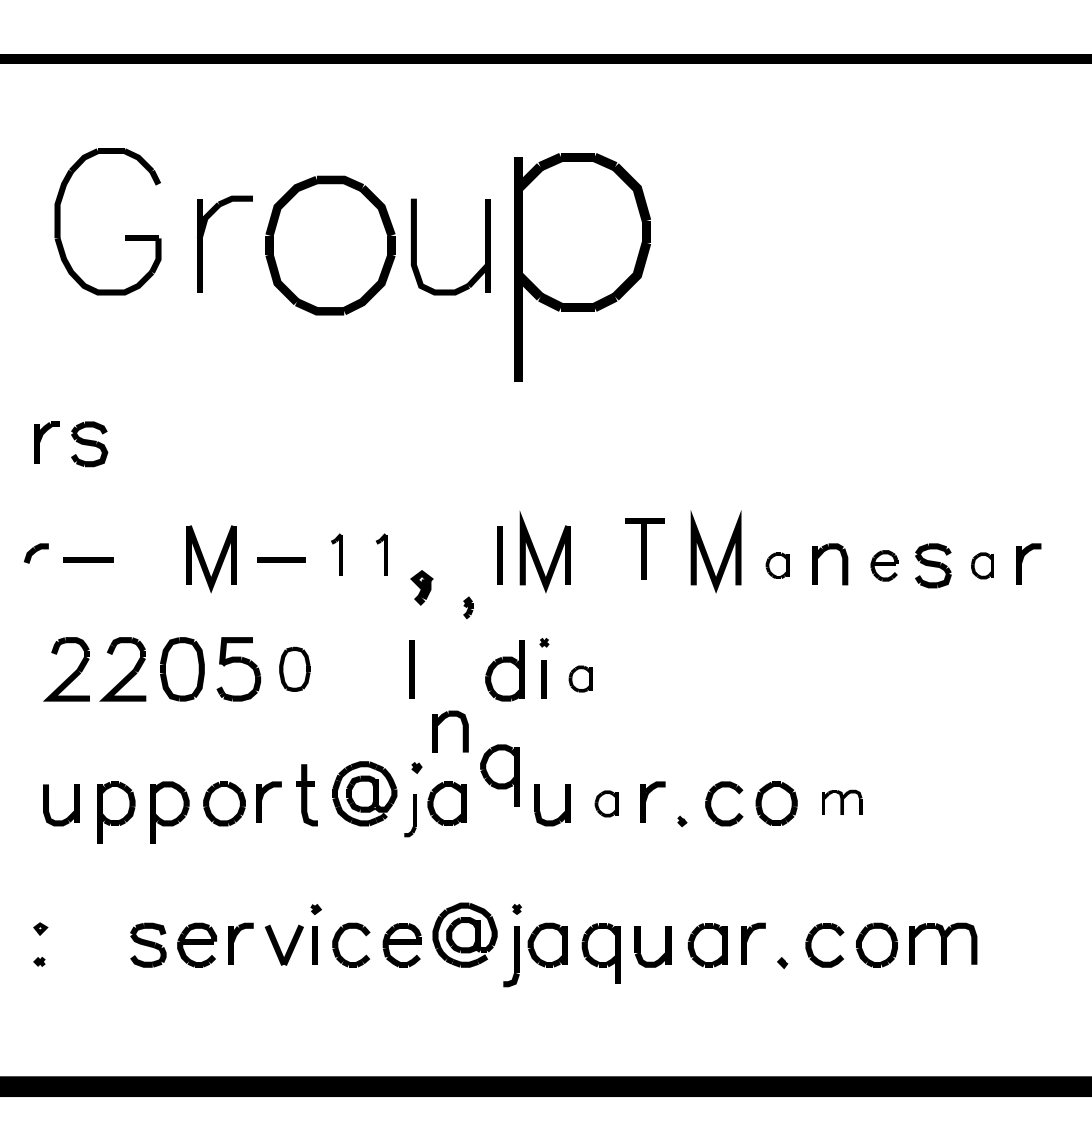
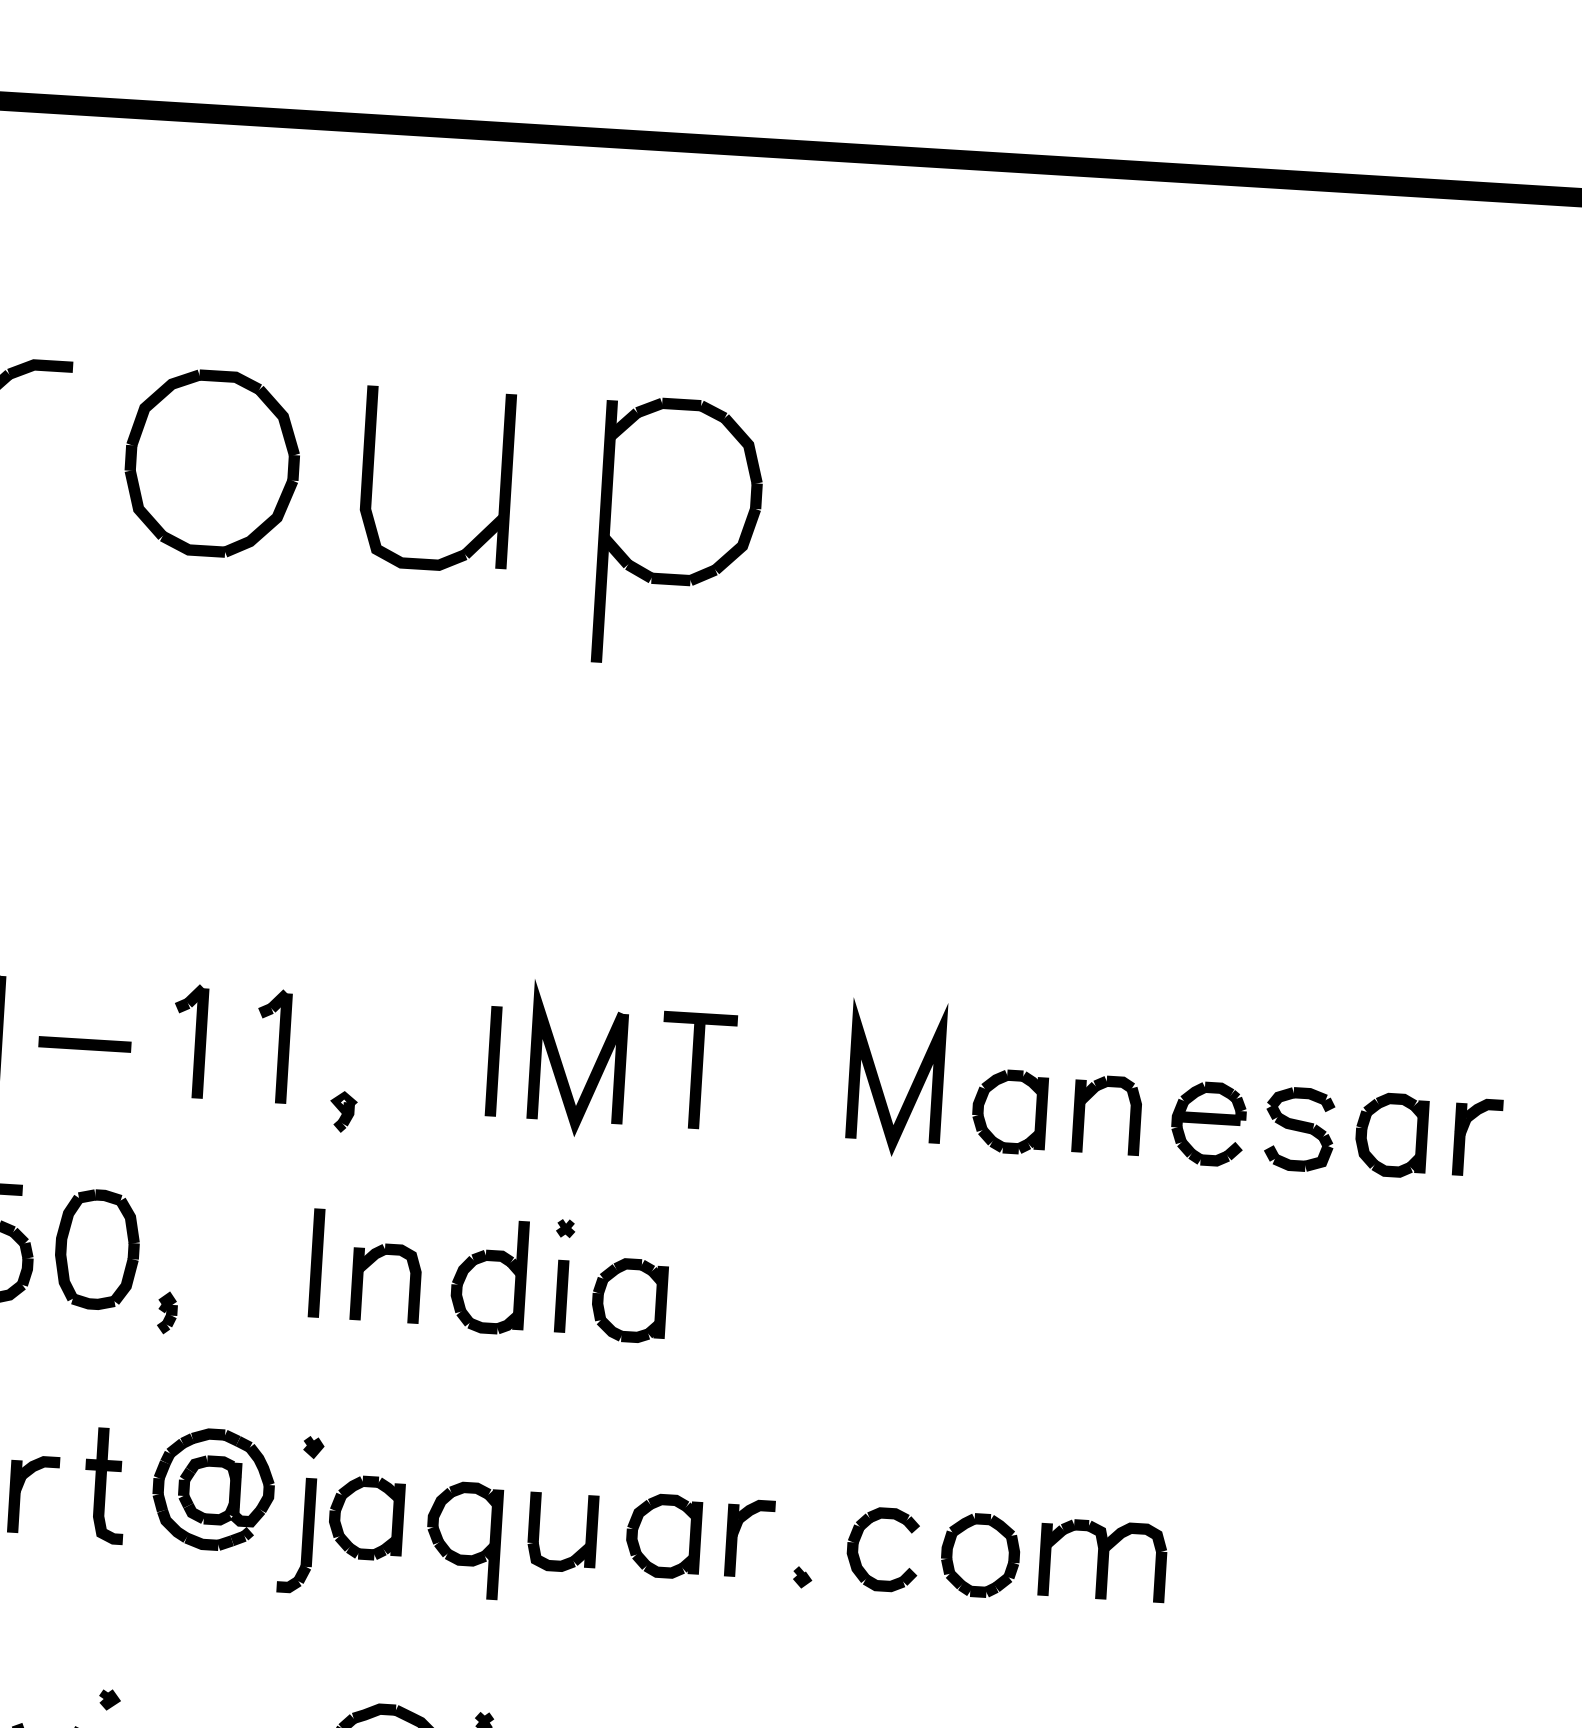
part: (330, 245) -> (212, 463), size x0.71
part: (581, 267) -> (677, 533), size x0.62
part: (644, 548) -> (697, 1069), moved
part: (336, 554) -> (188, 1040), size x1.43
part: (381, 554) -> (272, 1045), size x1.43
part: (777, 565) -> (1009, 1111), size x1.67
part: (884, 565) -> (1208, 1123), size x1.43
part: (982, 565) -> (1391, 1134), size x1.67
part: (421, 587) -> (342, 1111), size x0.62
part: (468, 607) -> (167, 1312), moved
part: (294, 669) -> (96, 1249), size x1.43
part: (580, 678) -> (628, 1299), size x1.67
part: (462, 731) -> (409, 1283), moved
part: (499, 775) -> (462, 1539), moved
part: (841, 802) -> (1101, 1560), size x1.67
part: (606, 803) -> (663, 1535), size x1.67
part: (410, 815) -> (296, 1535), size x1.43

